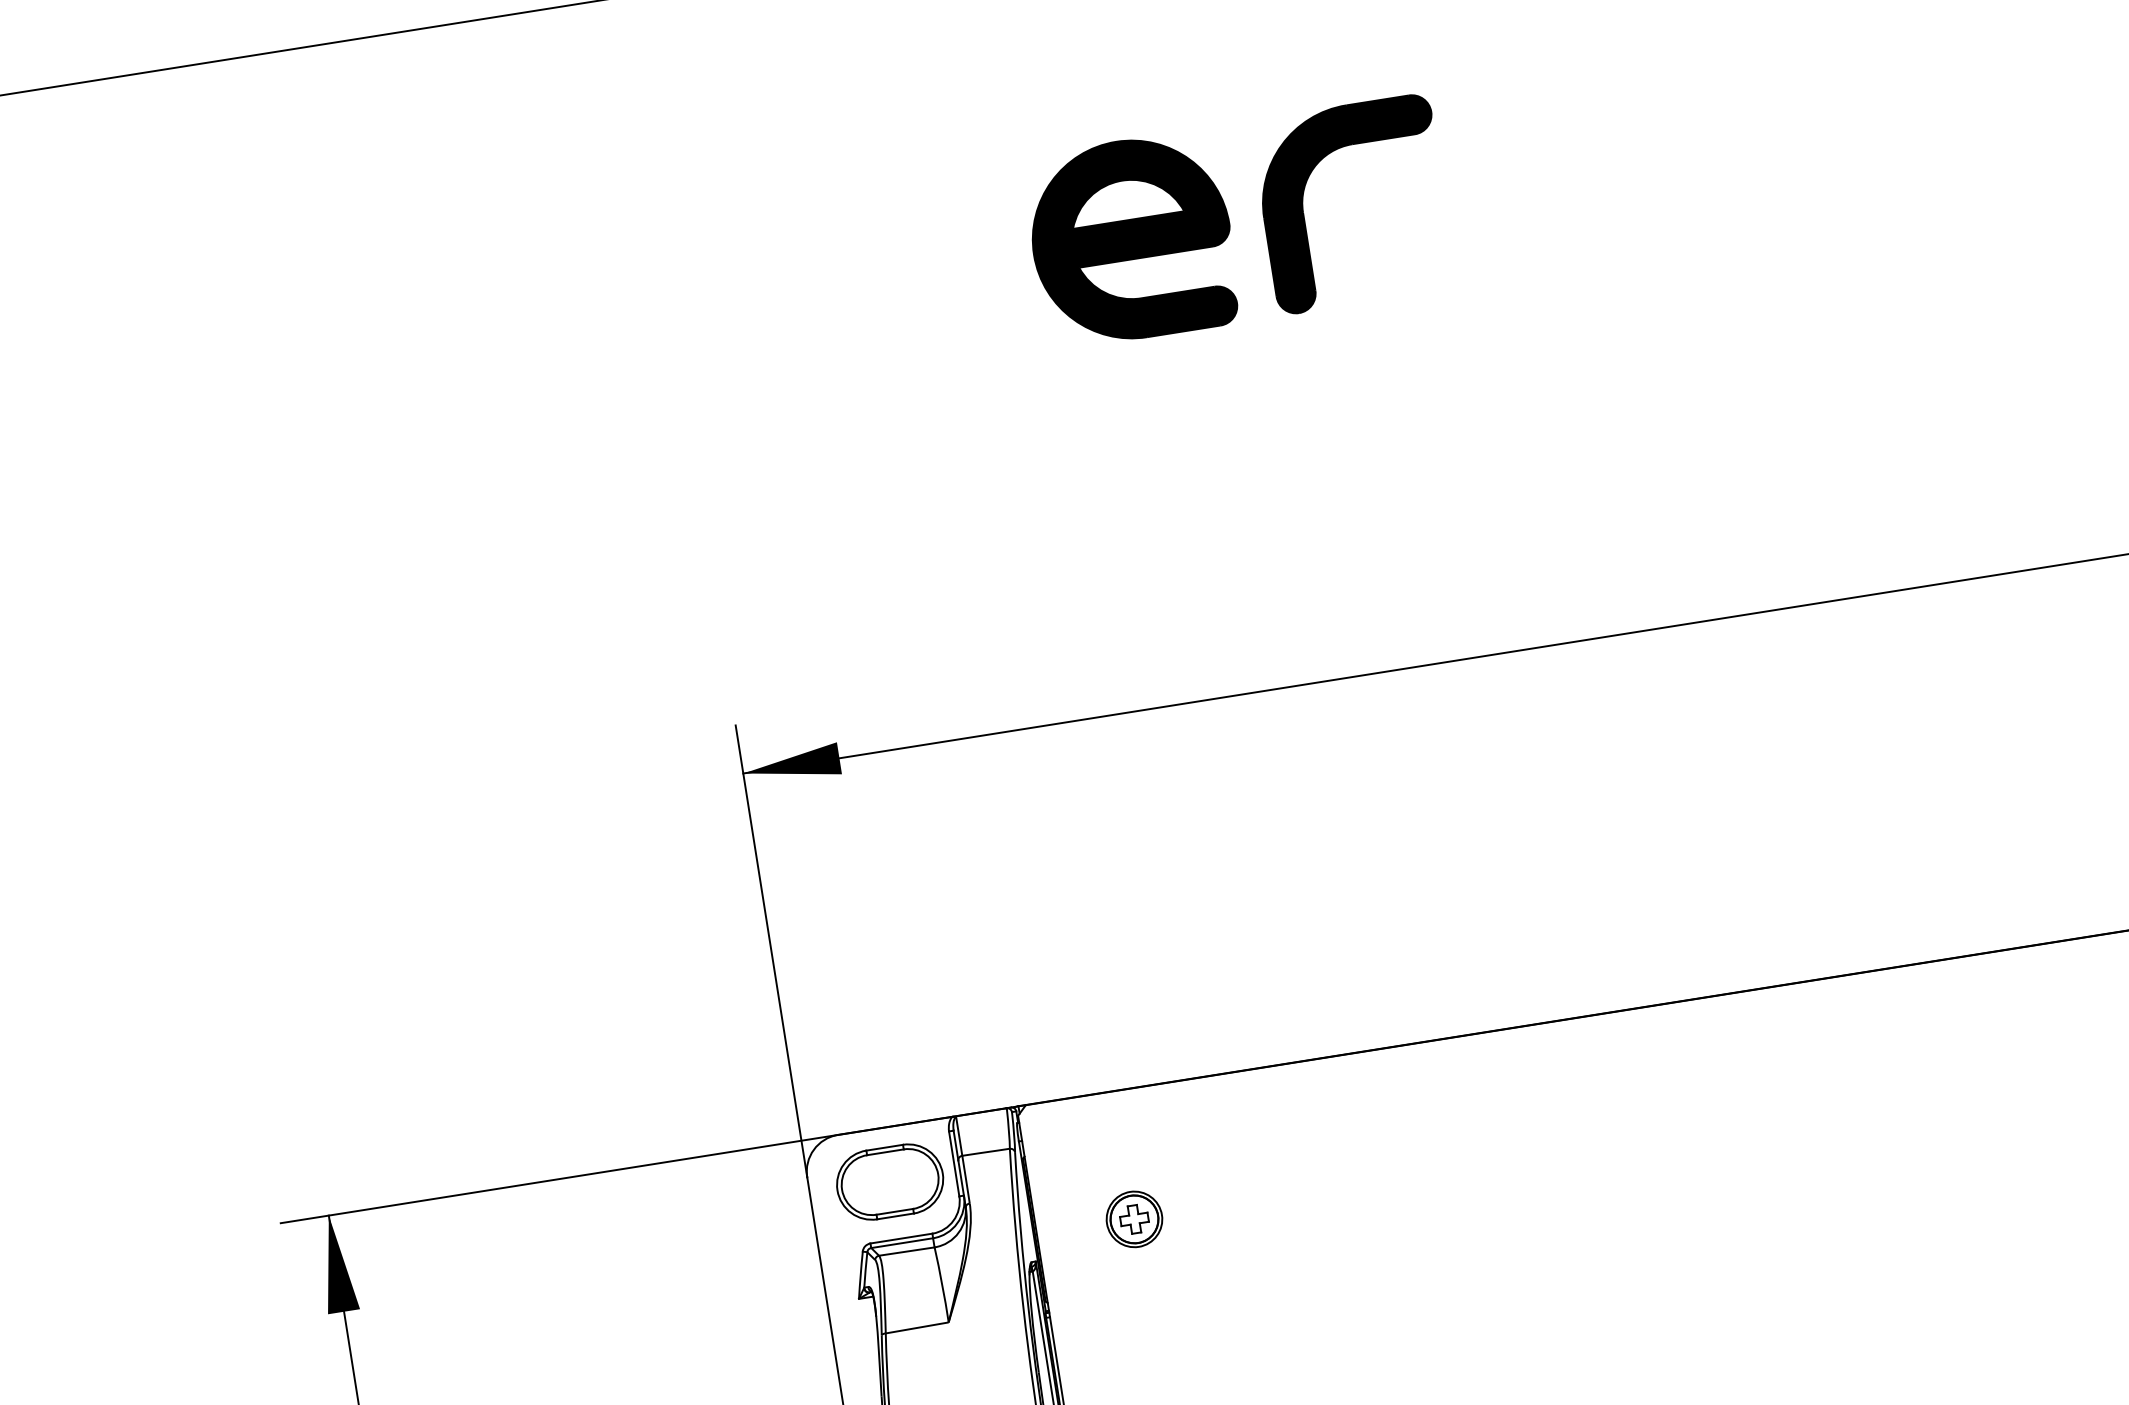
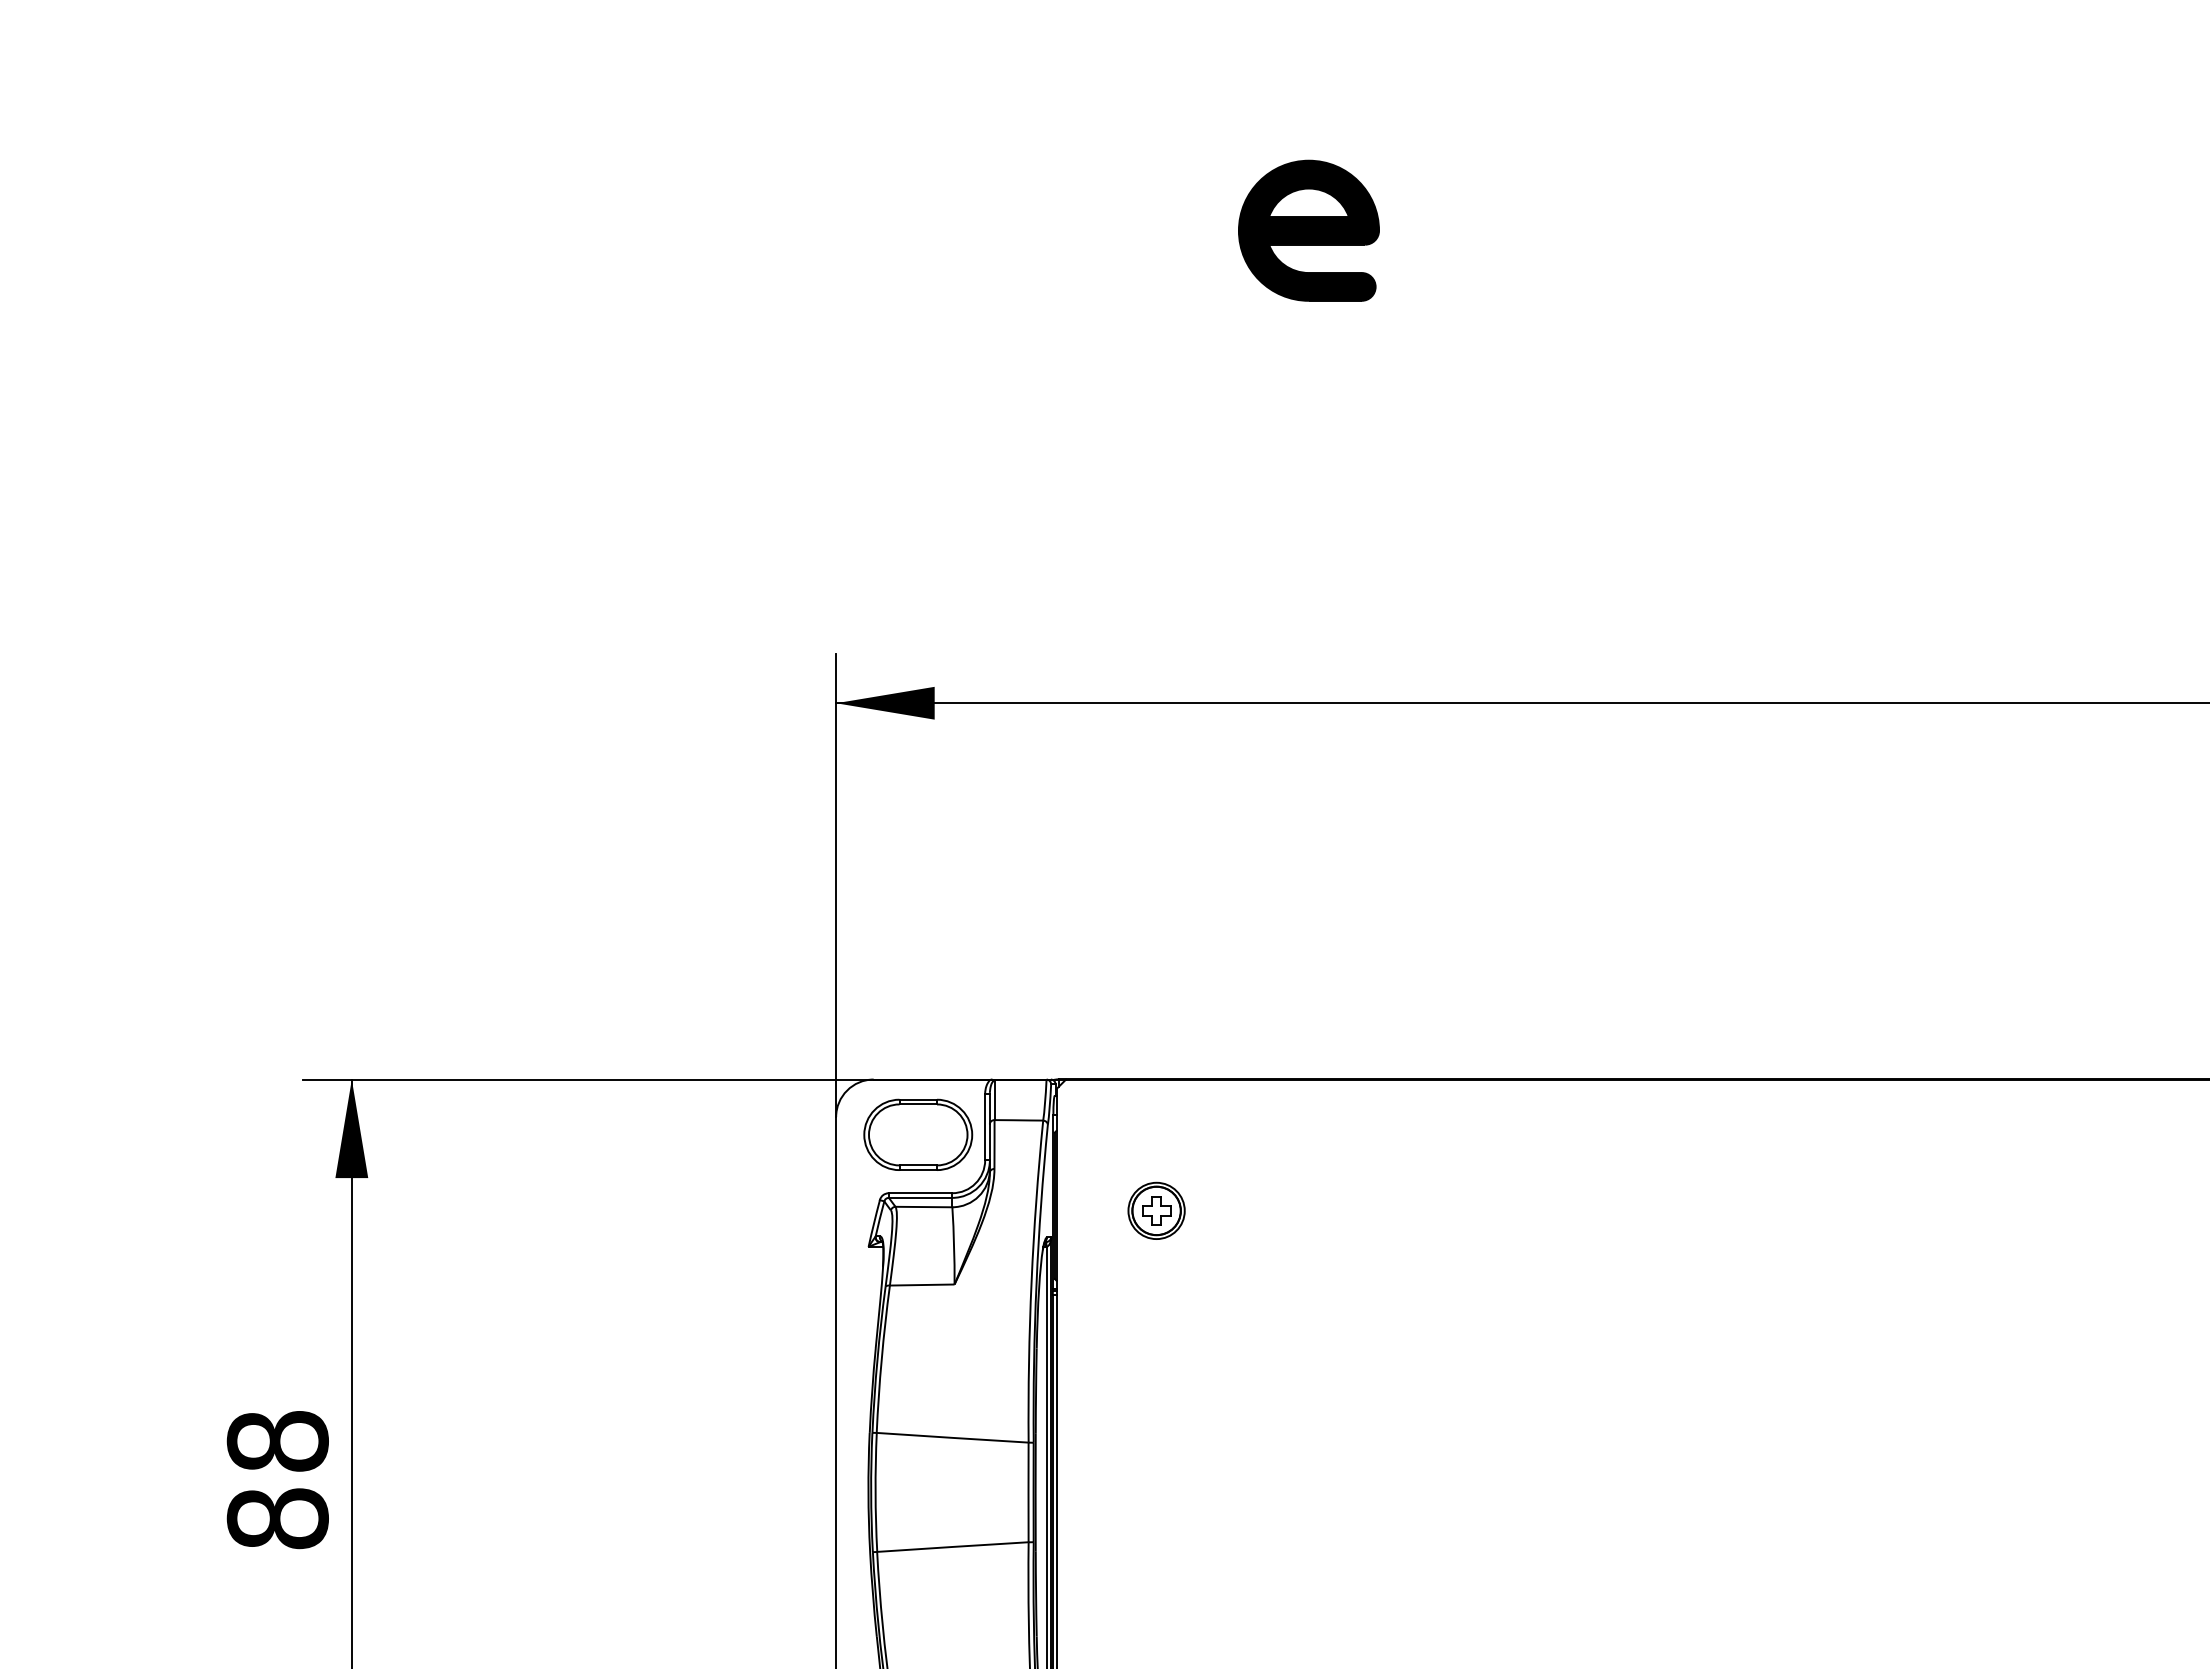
part: (1303, 202) -> (1486, 221), removed
part: (1131, 239) -> (1308, 230), size x0.7

